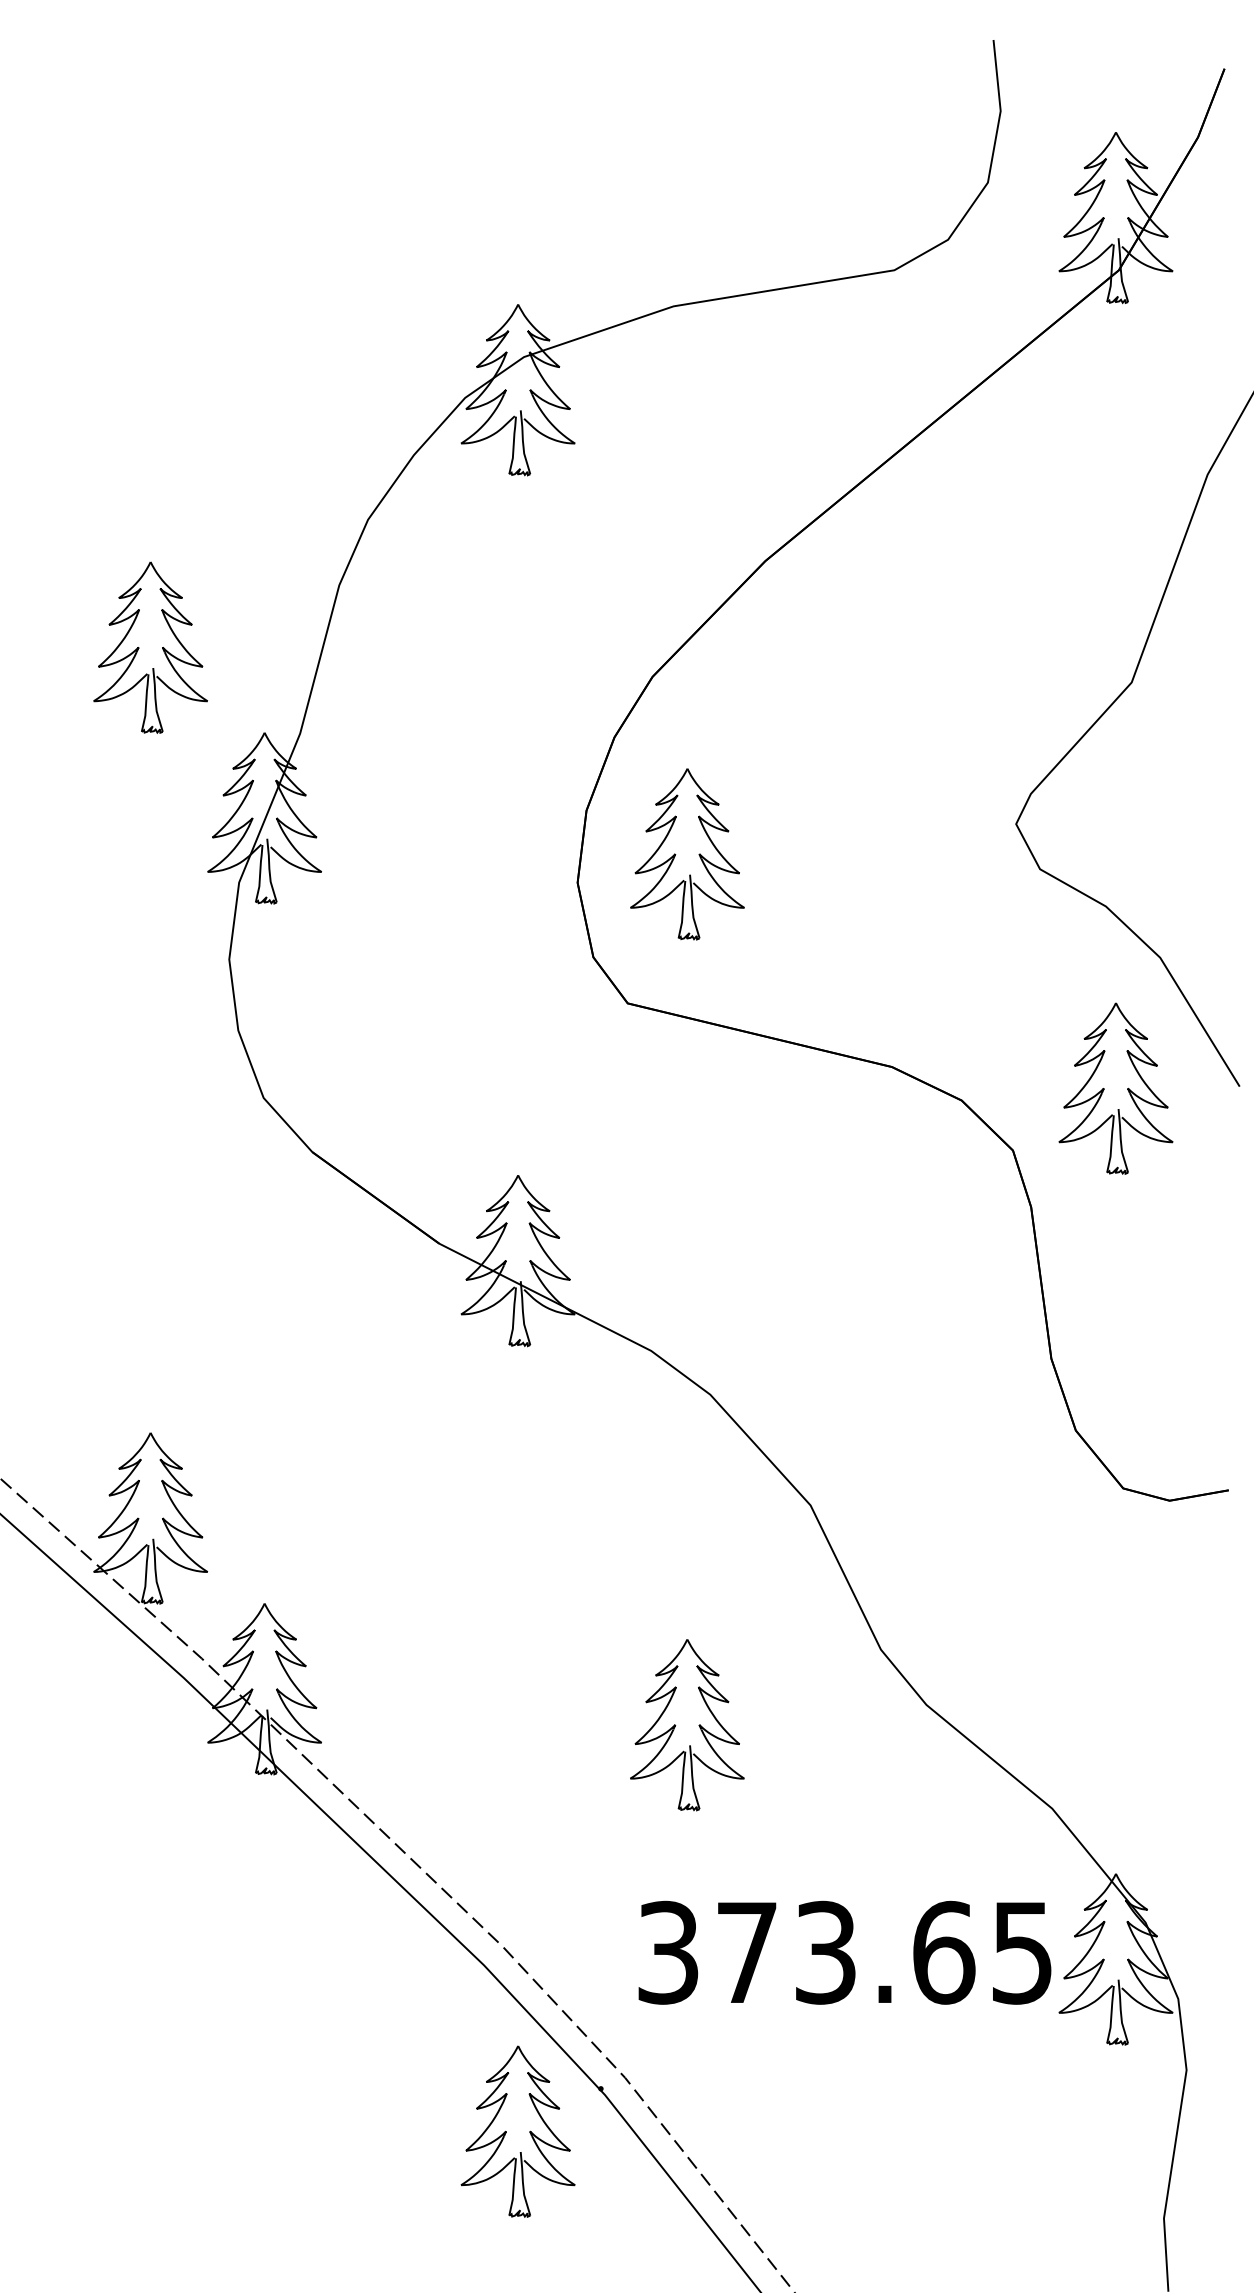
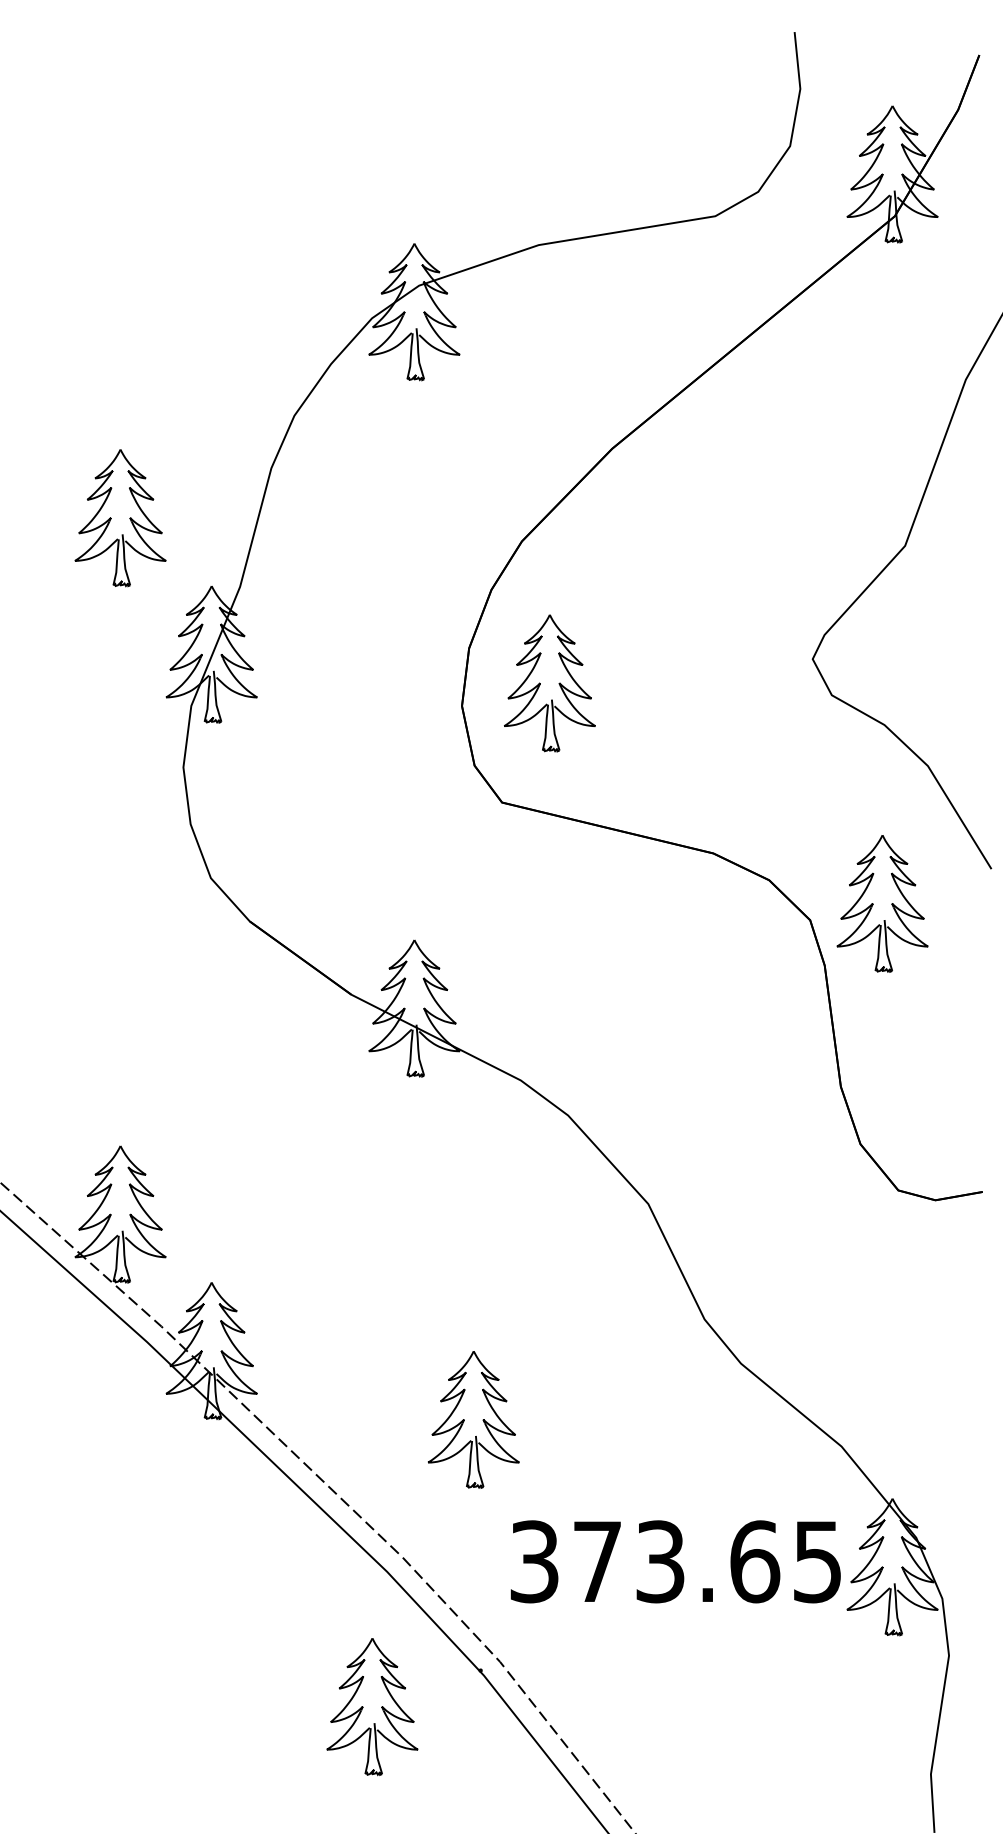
part: (1115, 1088) -> (882, 903), moved
part: (687, 1724) -> (473, 1419), moved
part: (518, 2132) -> (372, 1707), moved

